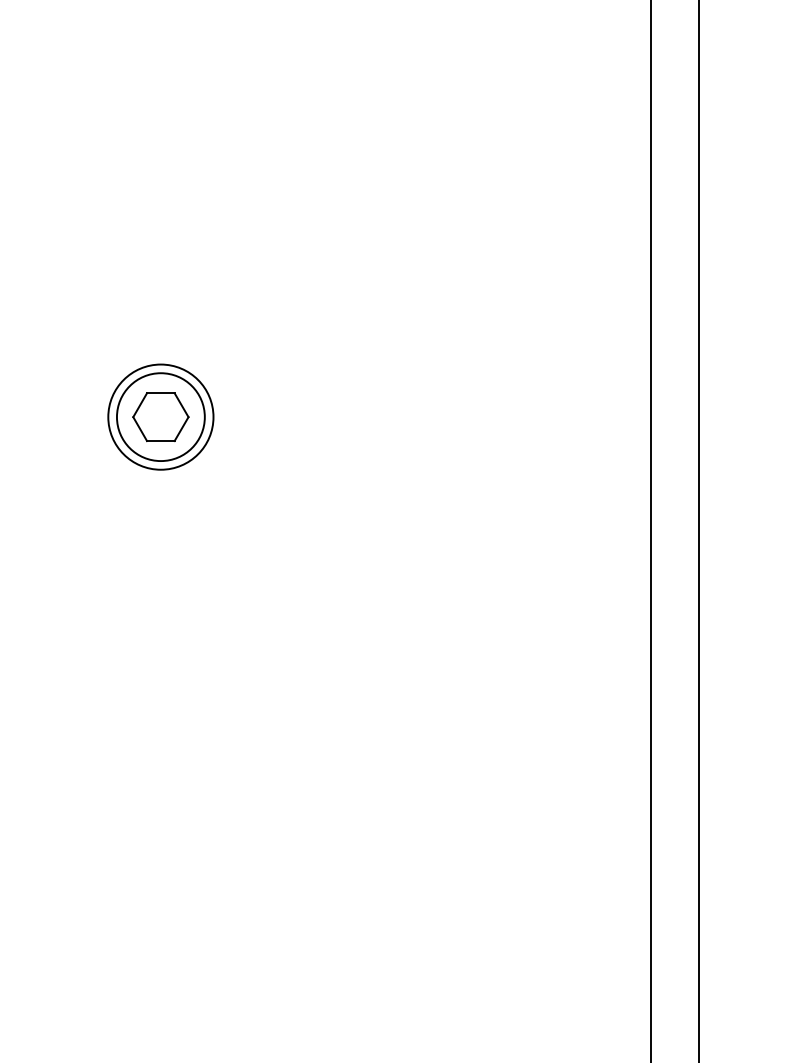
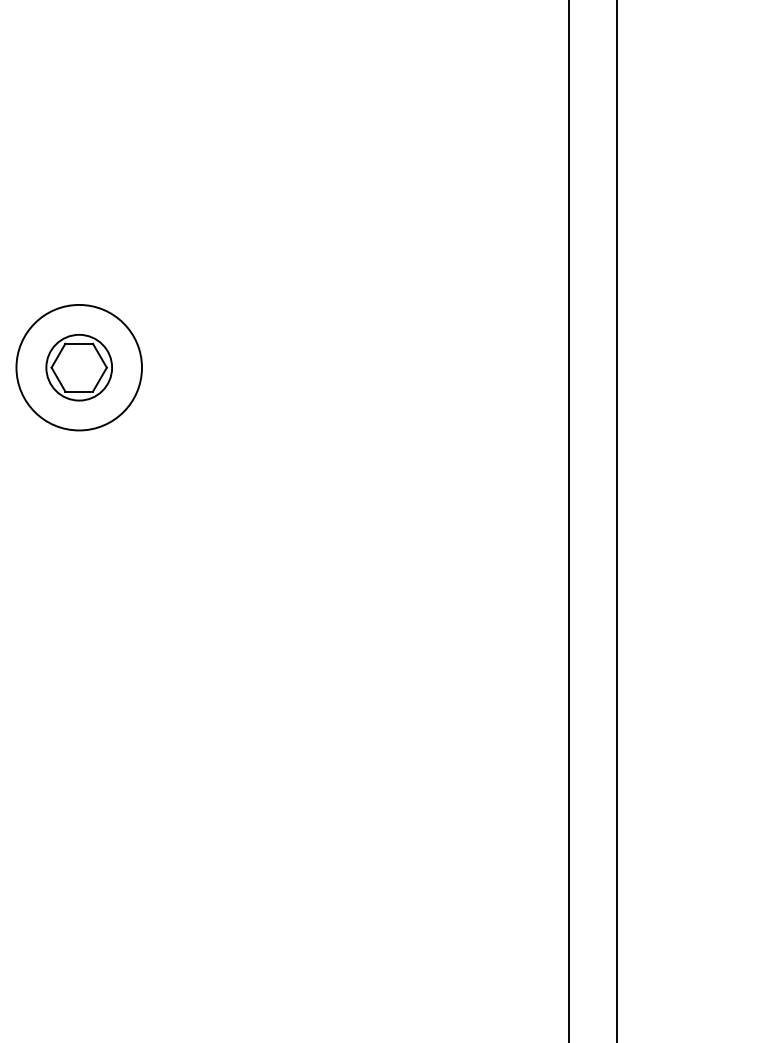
circle: (160, 416) -> (78, 367), size x1.43
circle: (160, 417) -> (78, 368), size x0.62

